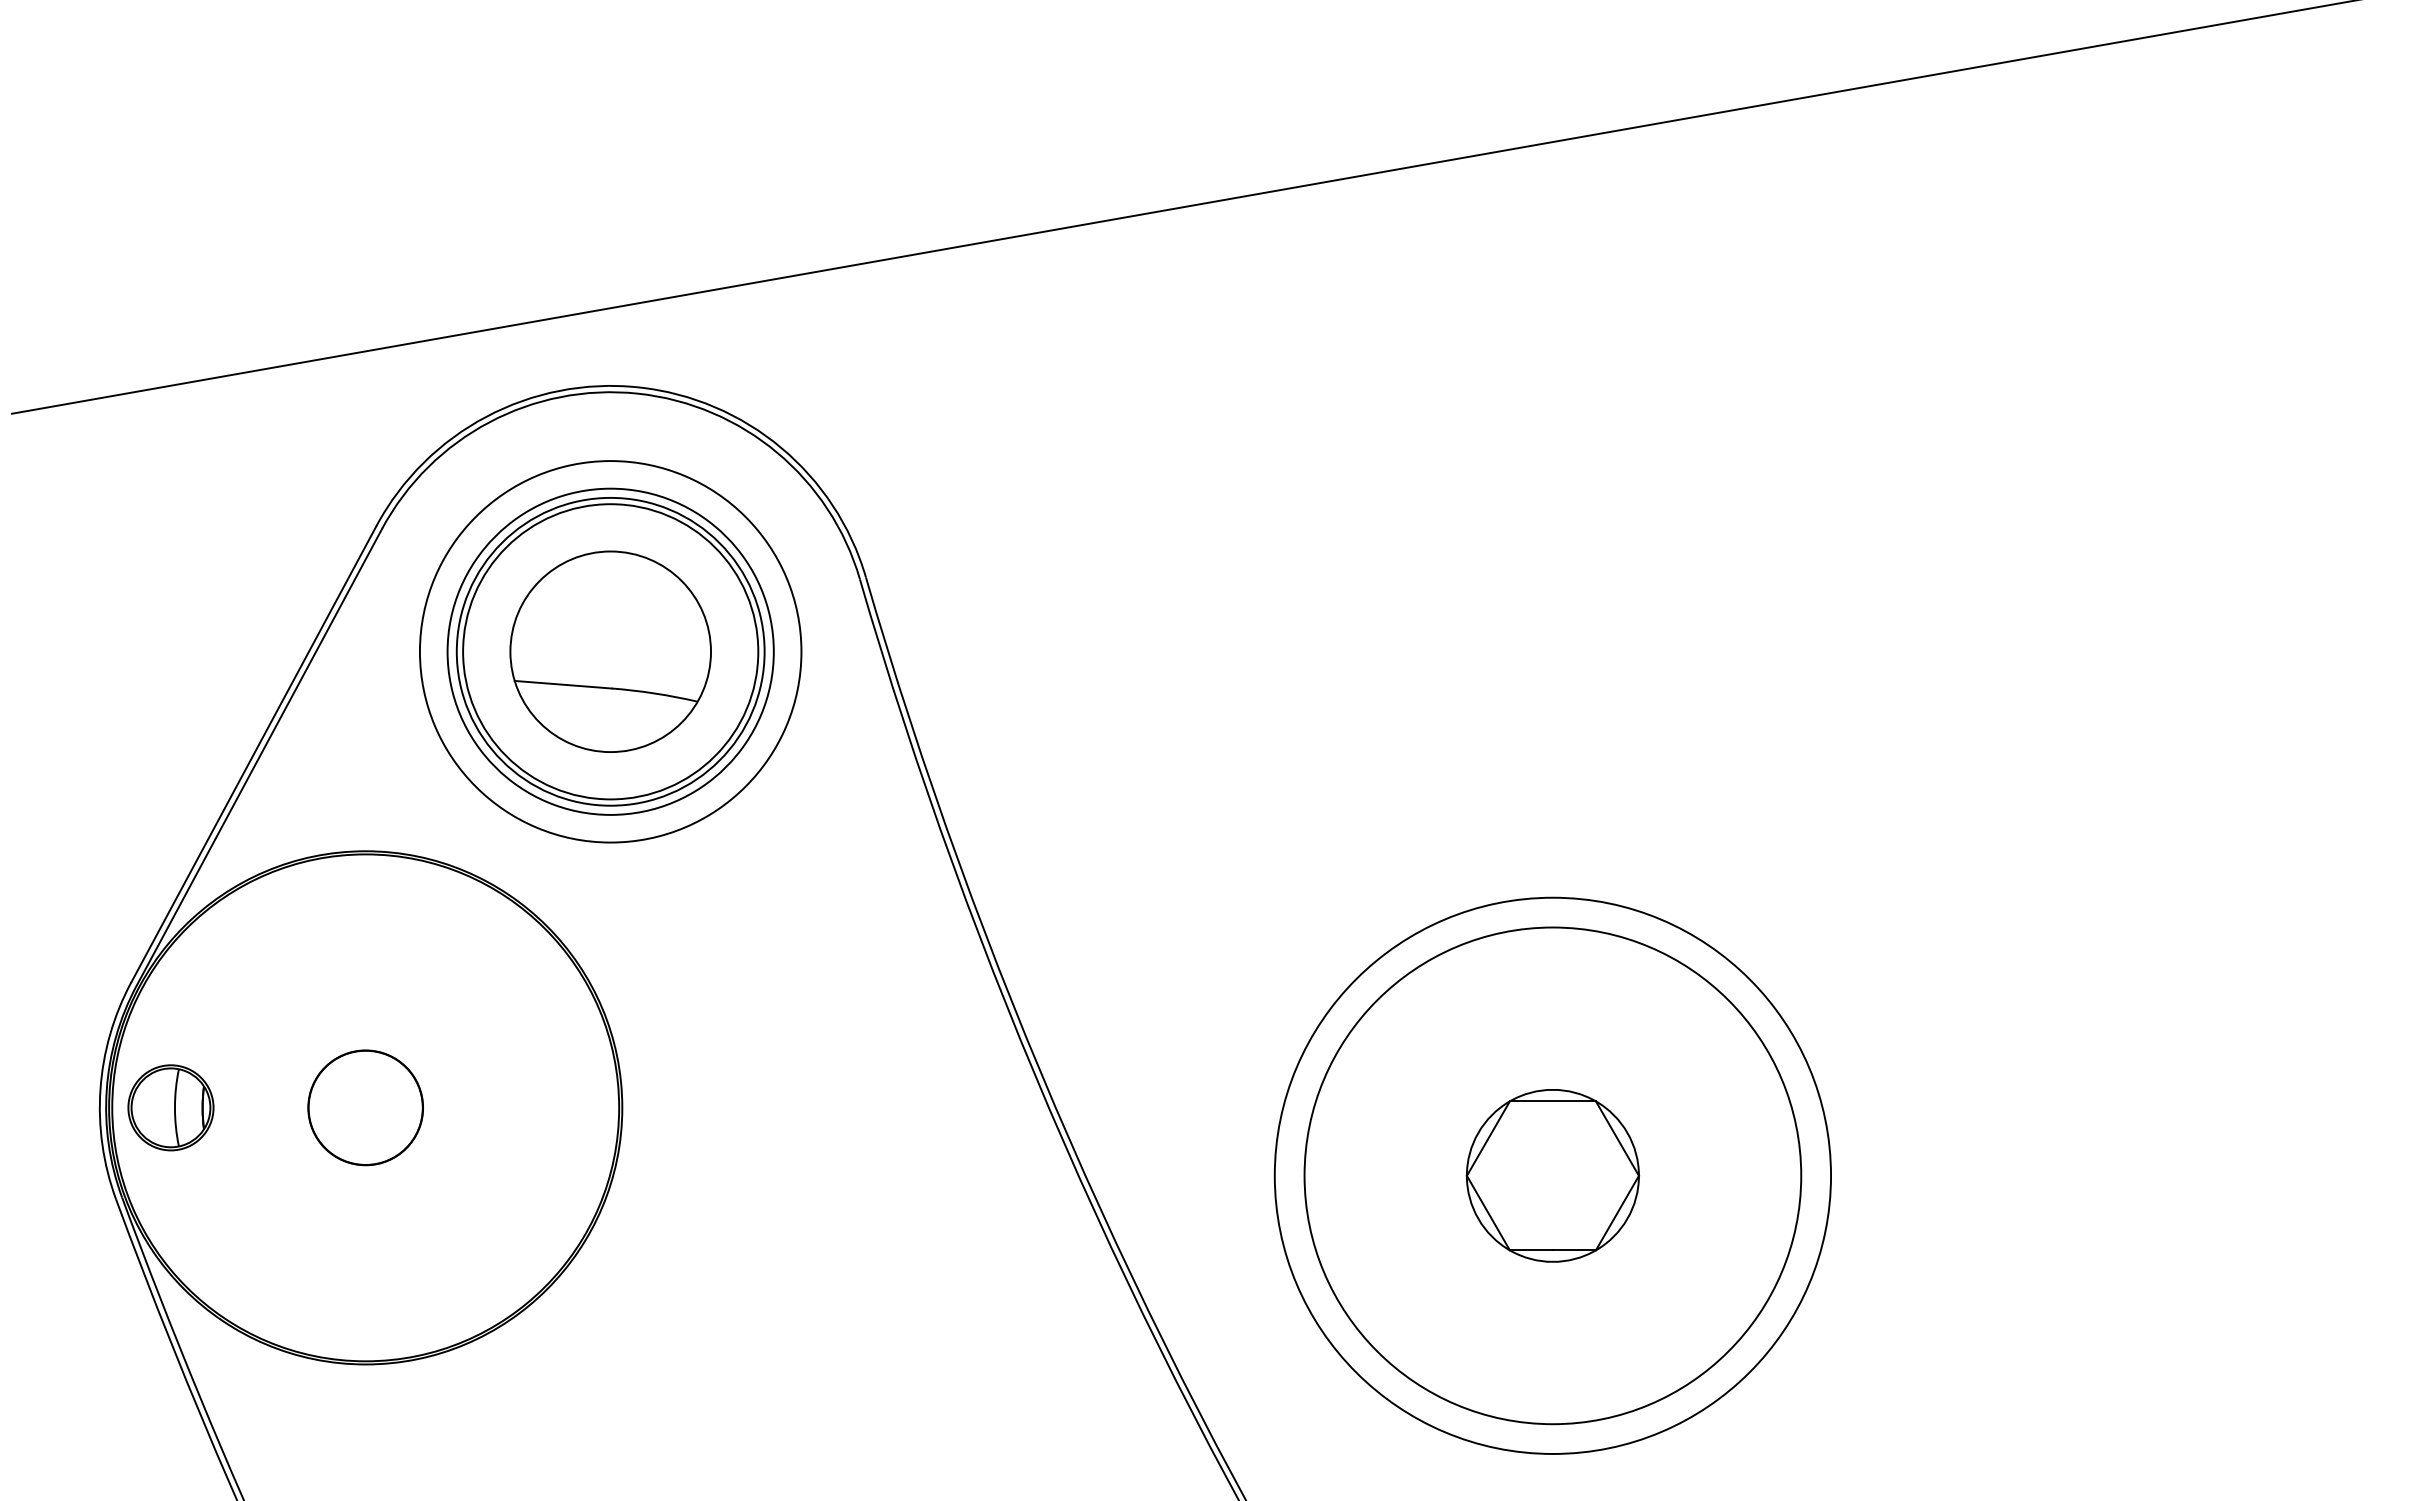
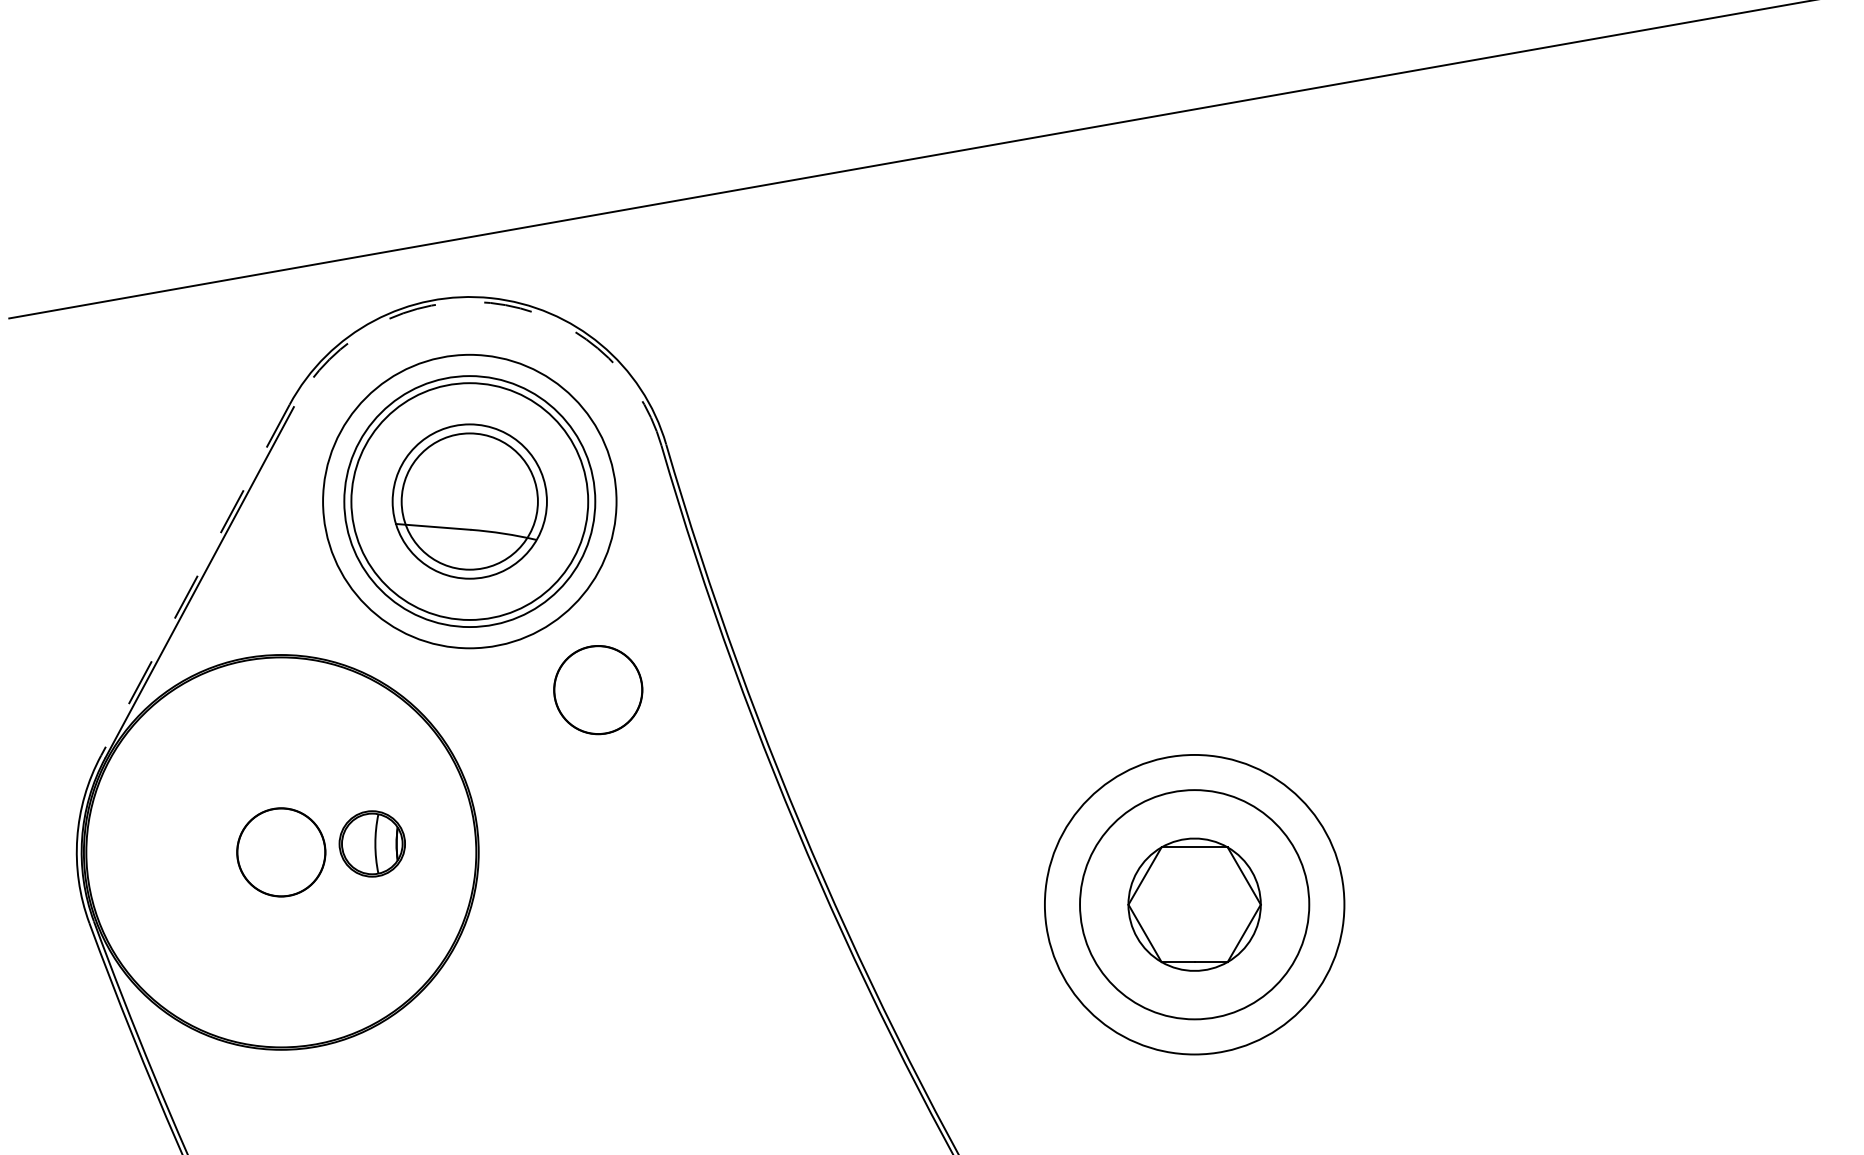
arc: (637, 393) -> (490, 302), solid -> dashed
circle: (610, 651) -> (469, 501), size x0.6
line: (254, 754) -> (195, 580), solid -> dashed
part: (777, 896) -> (598, 689), added
part: (170, 1107) -> (371, 843), moved
circle: (1552, 1175) -> (1194, 904), size x0.6
circle: (1552, 1175) -> (1194, 904), size x0.7

